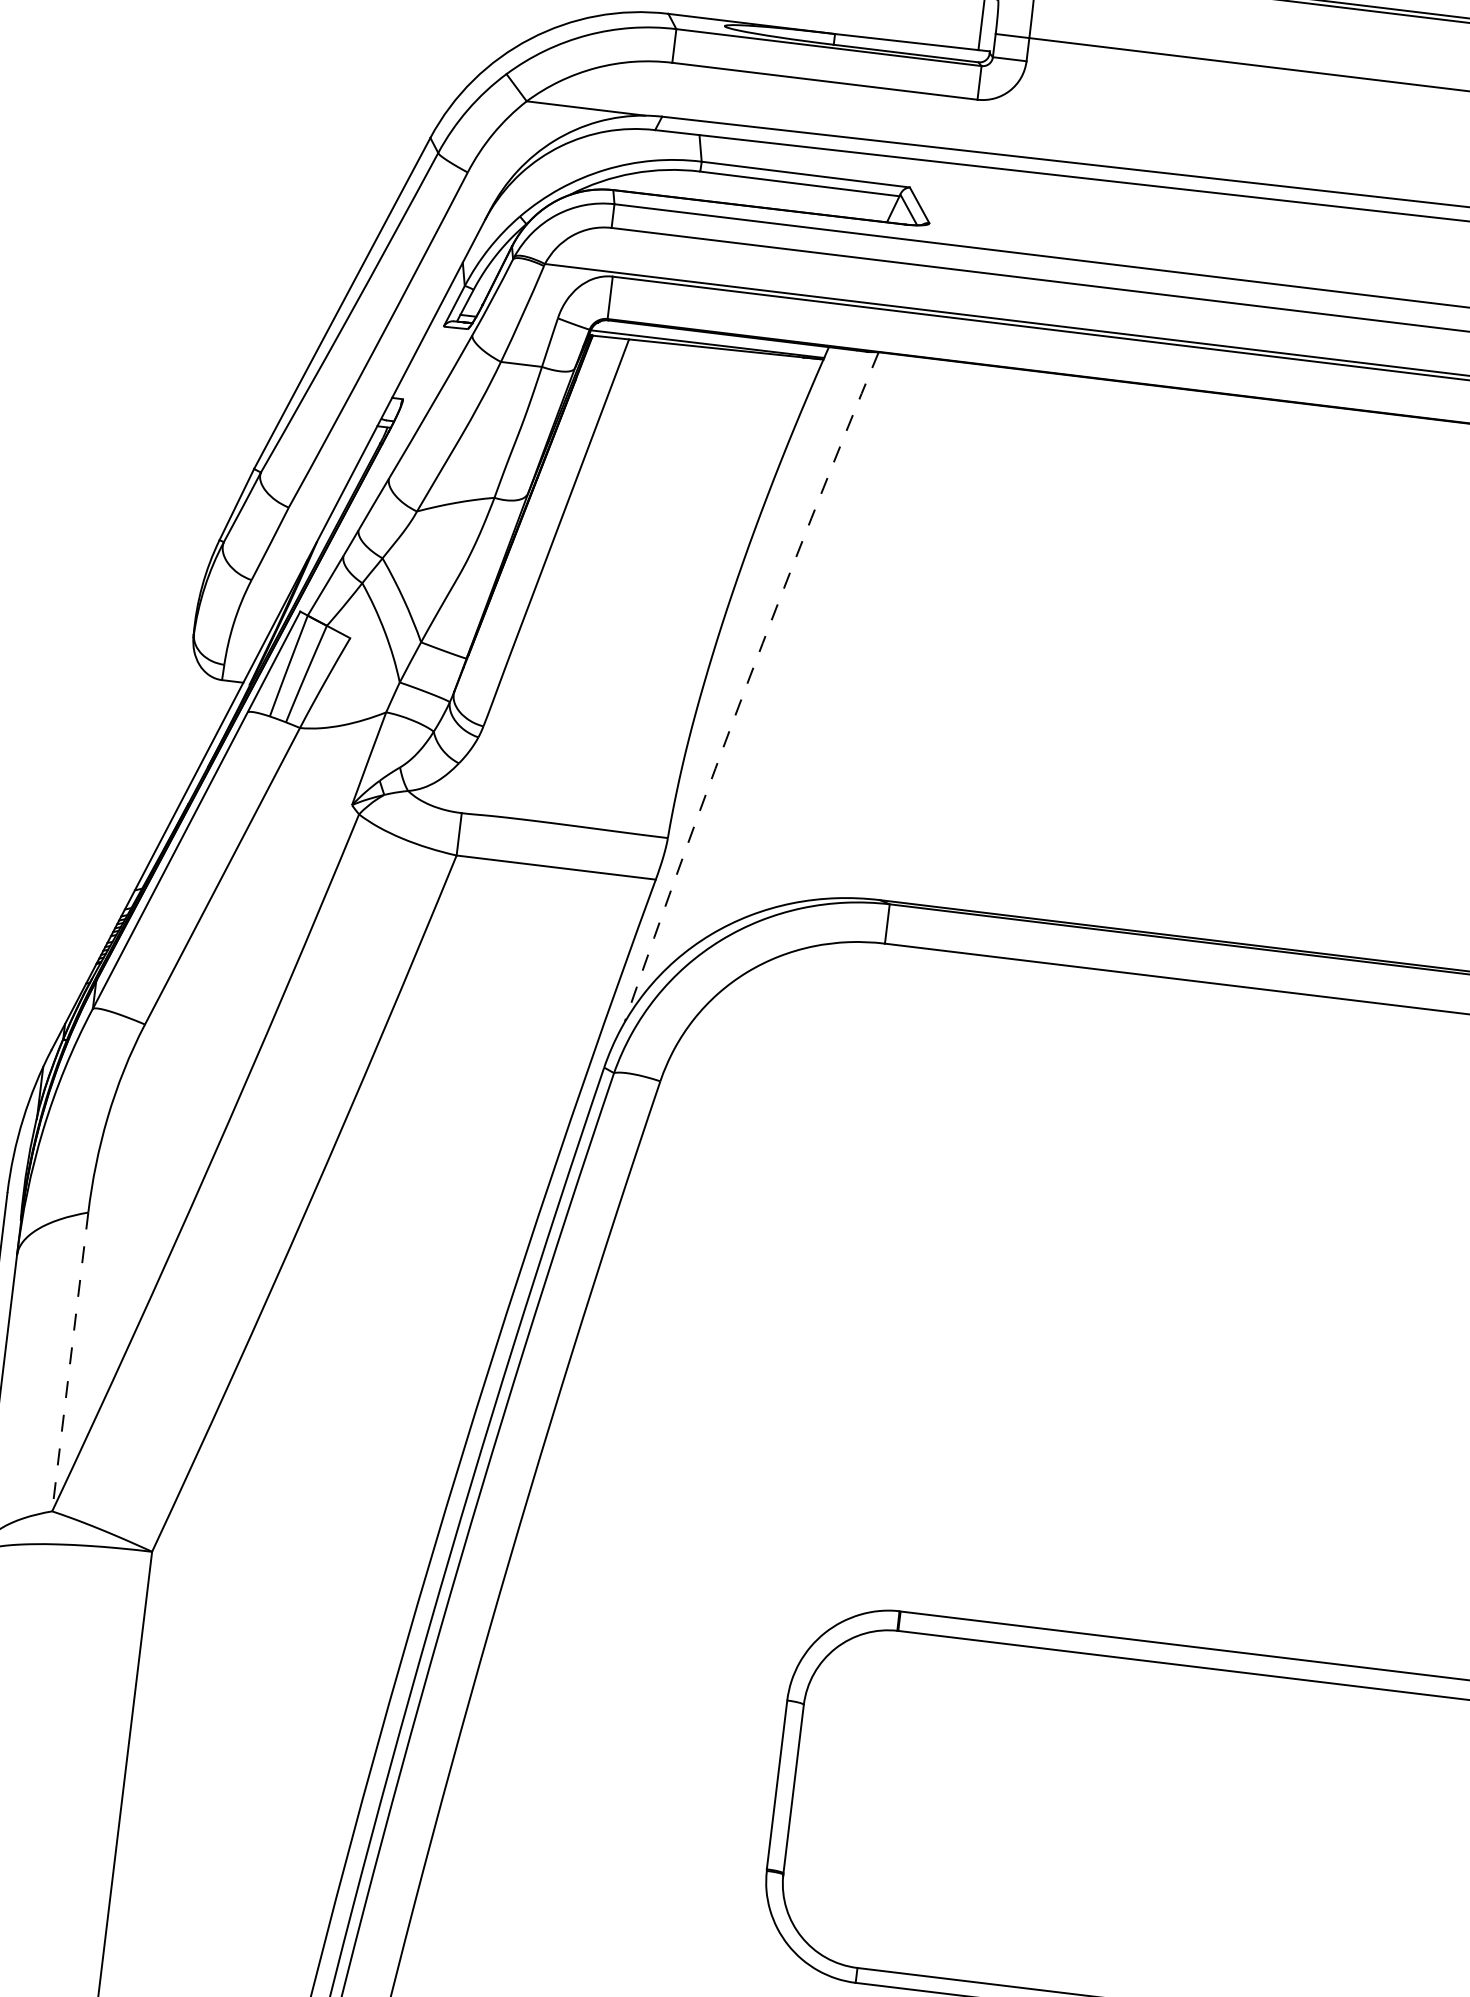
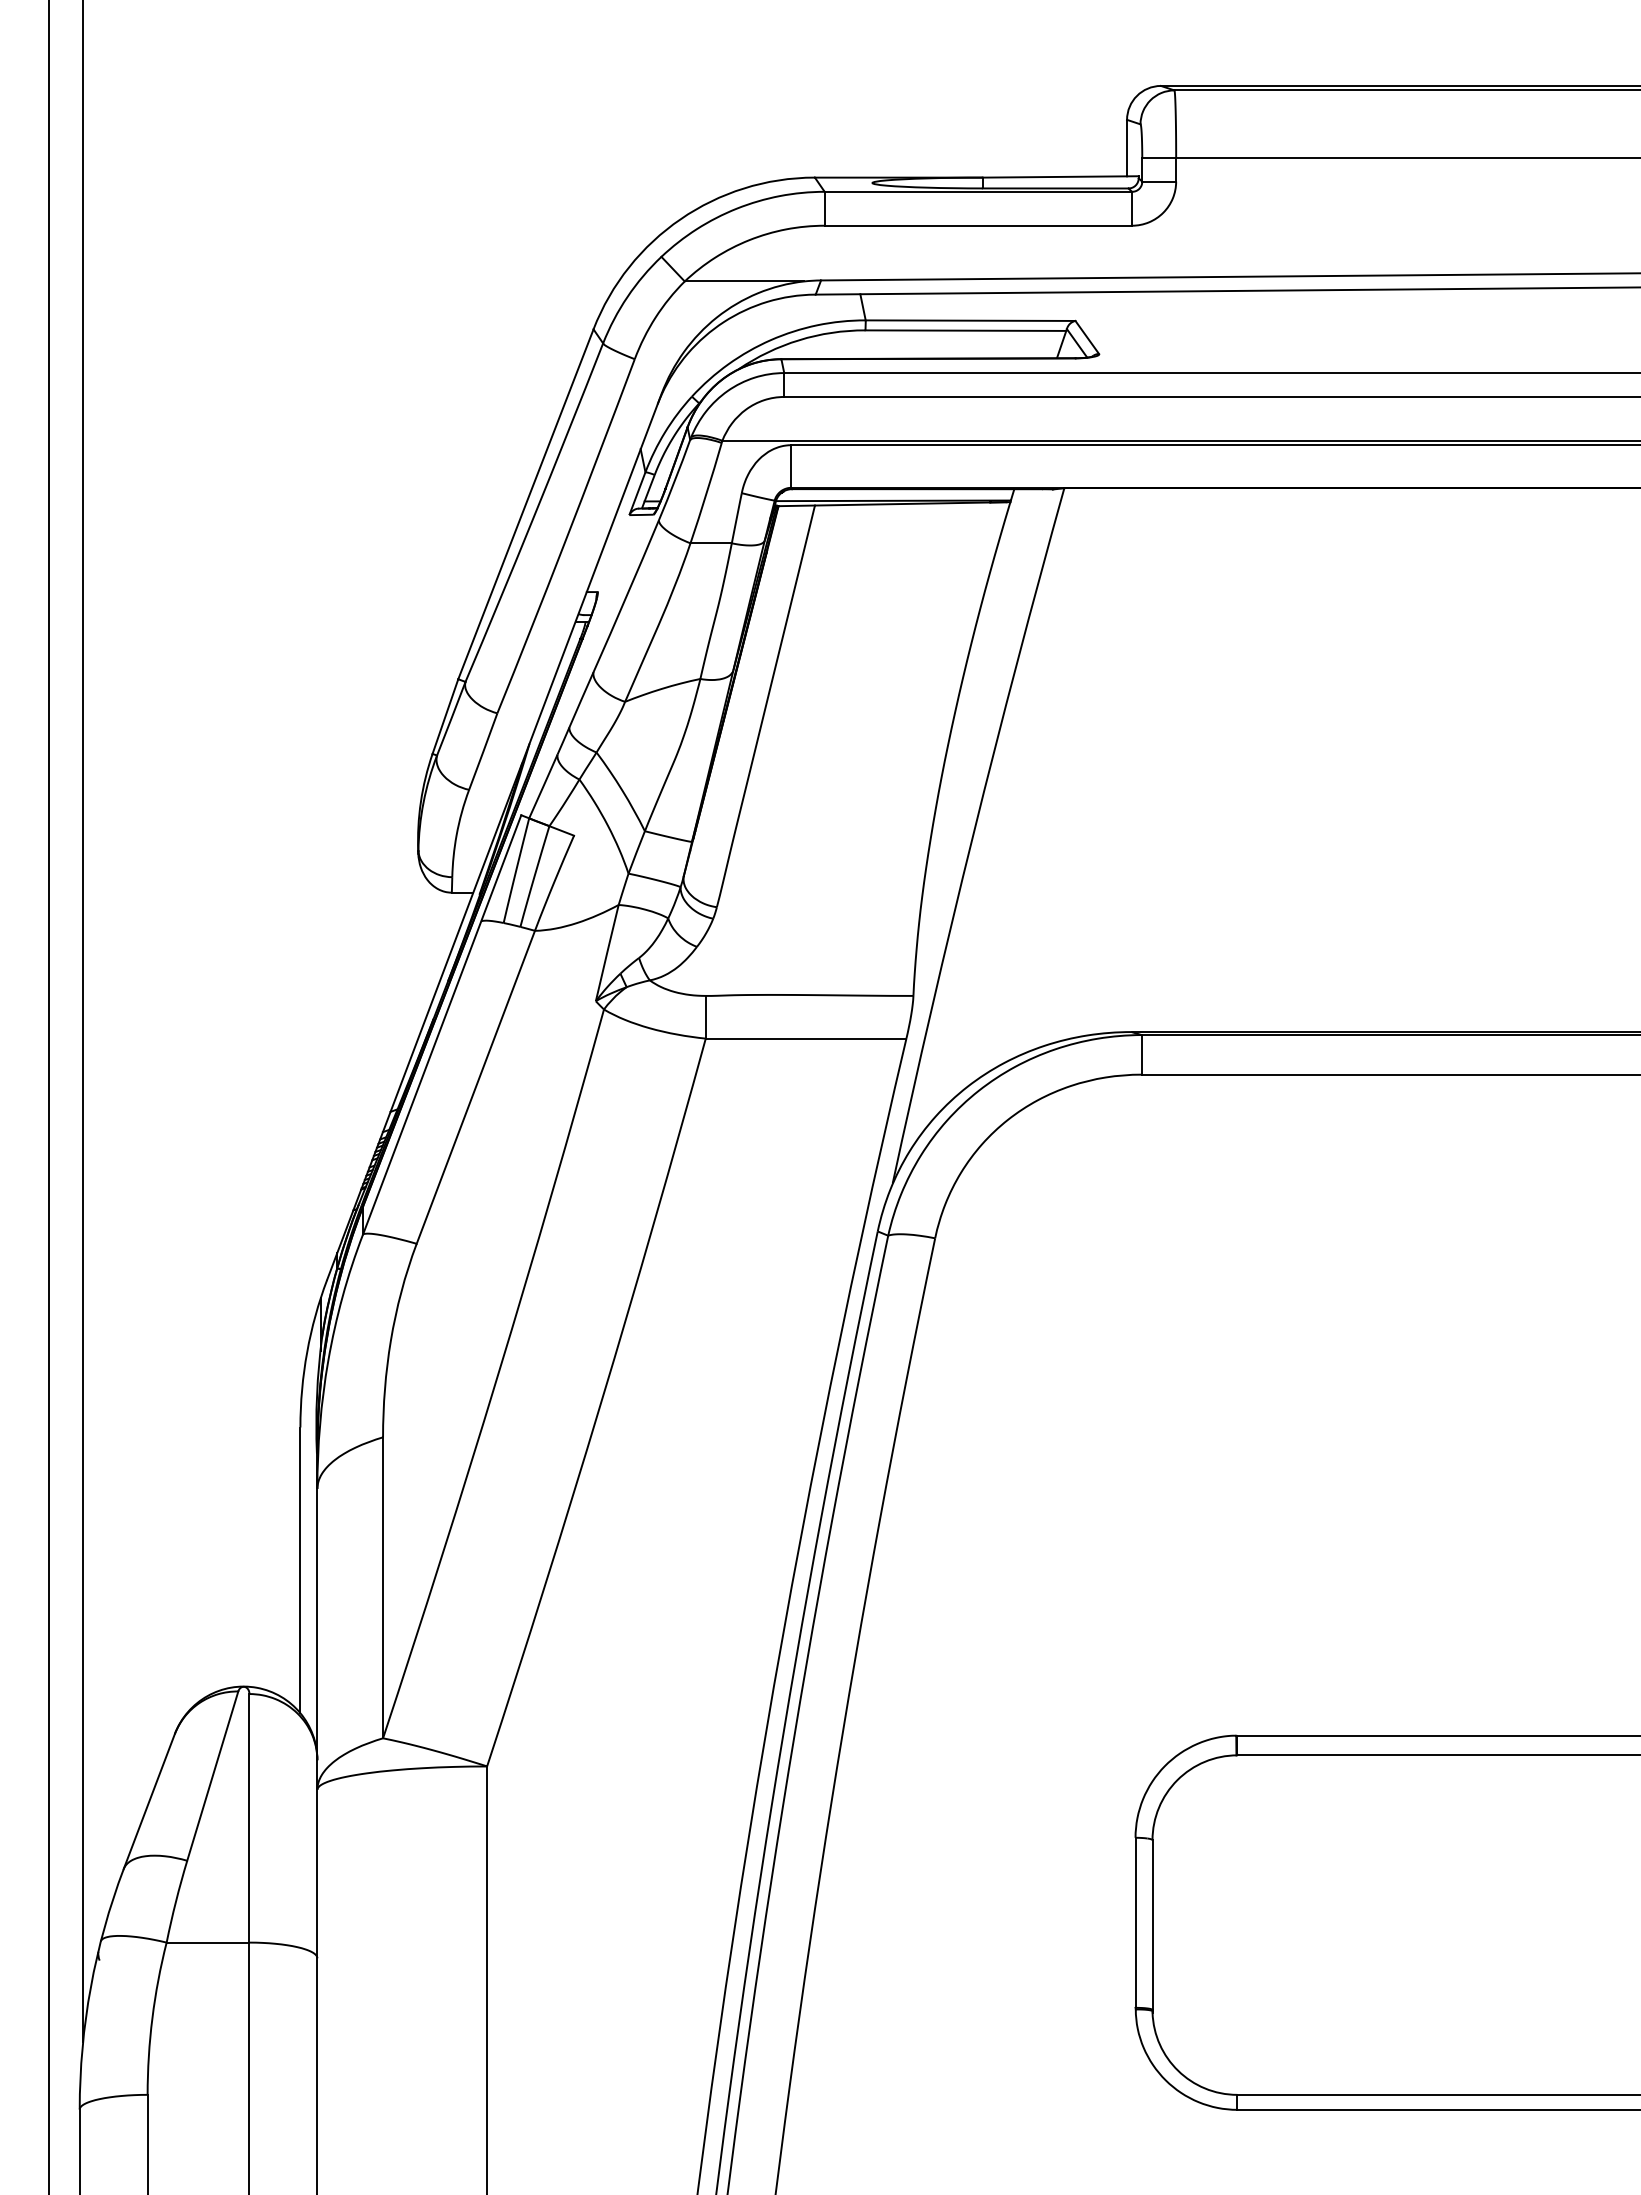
arc: (746, 685) -> (973, 834), dashed -> solid
line: (70, 1362) -> (383, 1588), dashed -> solid

